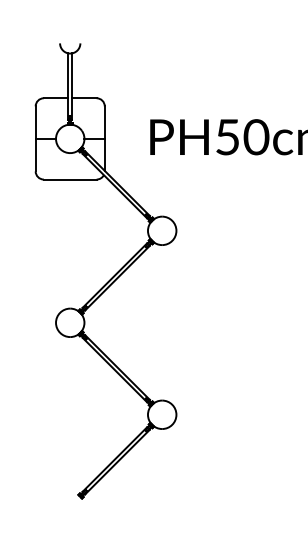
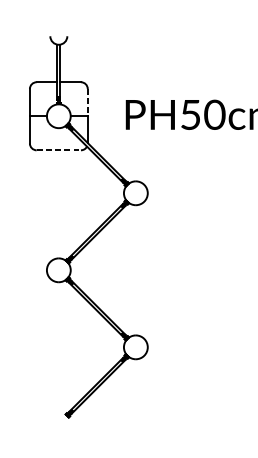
line: (104, 123) -> (87, 103), solid -> dashed
line: (70, 179) -> (59, 150), solid -> dashed

